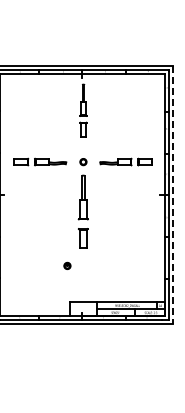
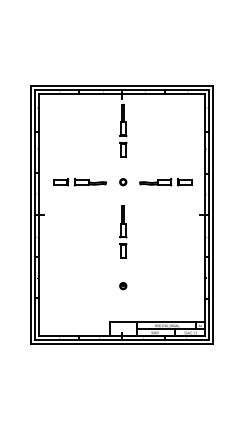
line: (173, 195) -> (213, 215), dashed -> solid
part: (83, 211) -> (123, 231), size x0.71
part: (67, 266) -> (123, 286), moved

